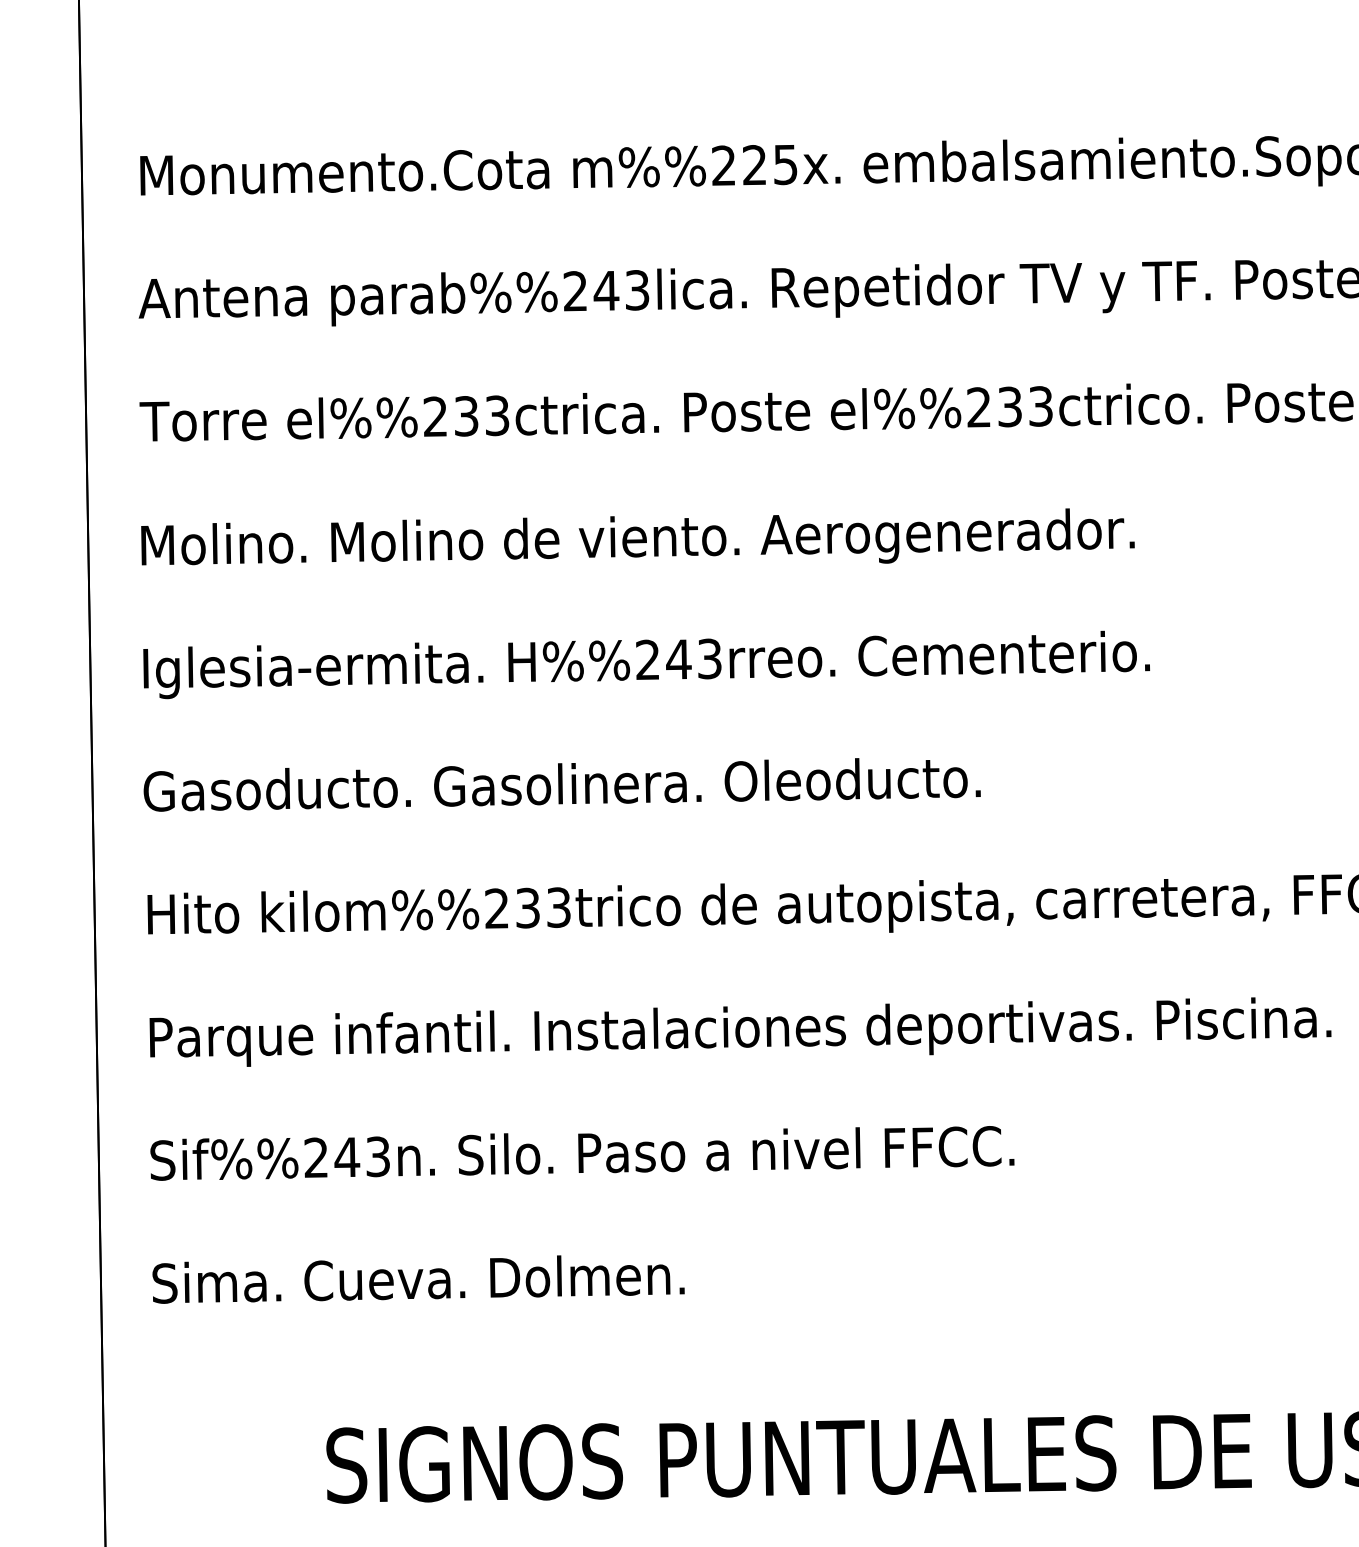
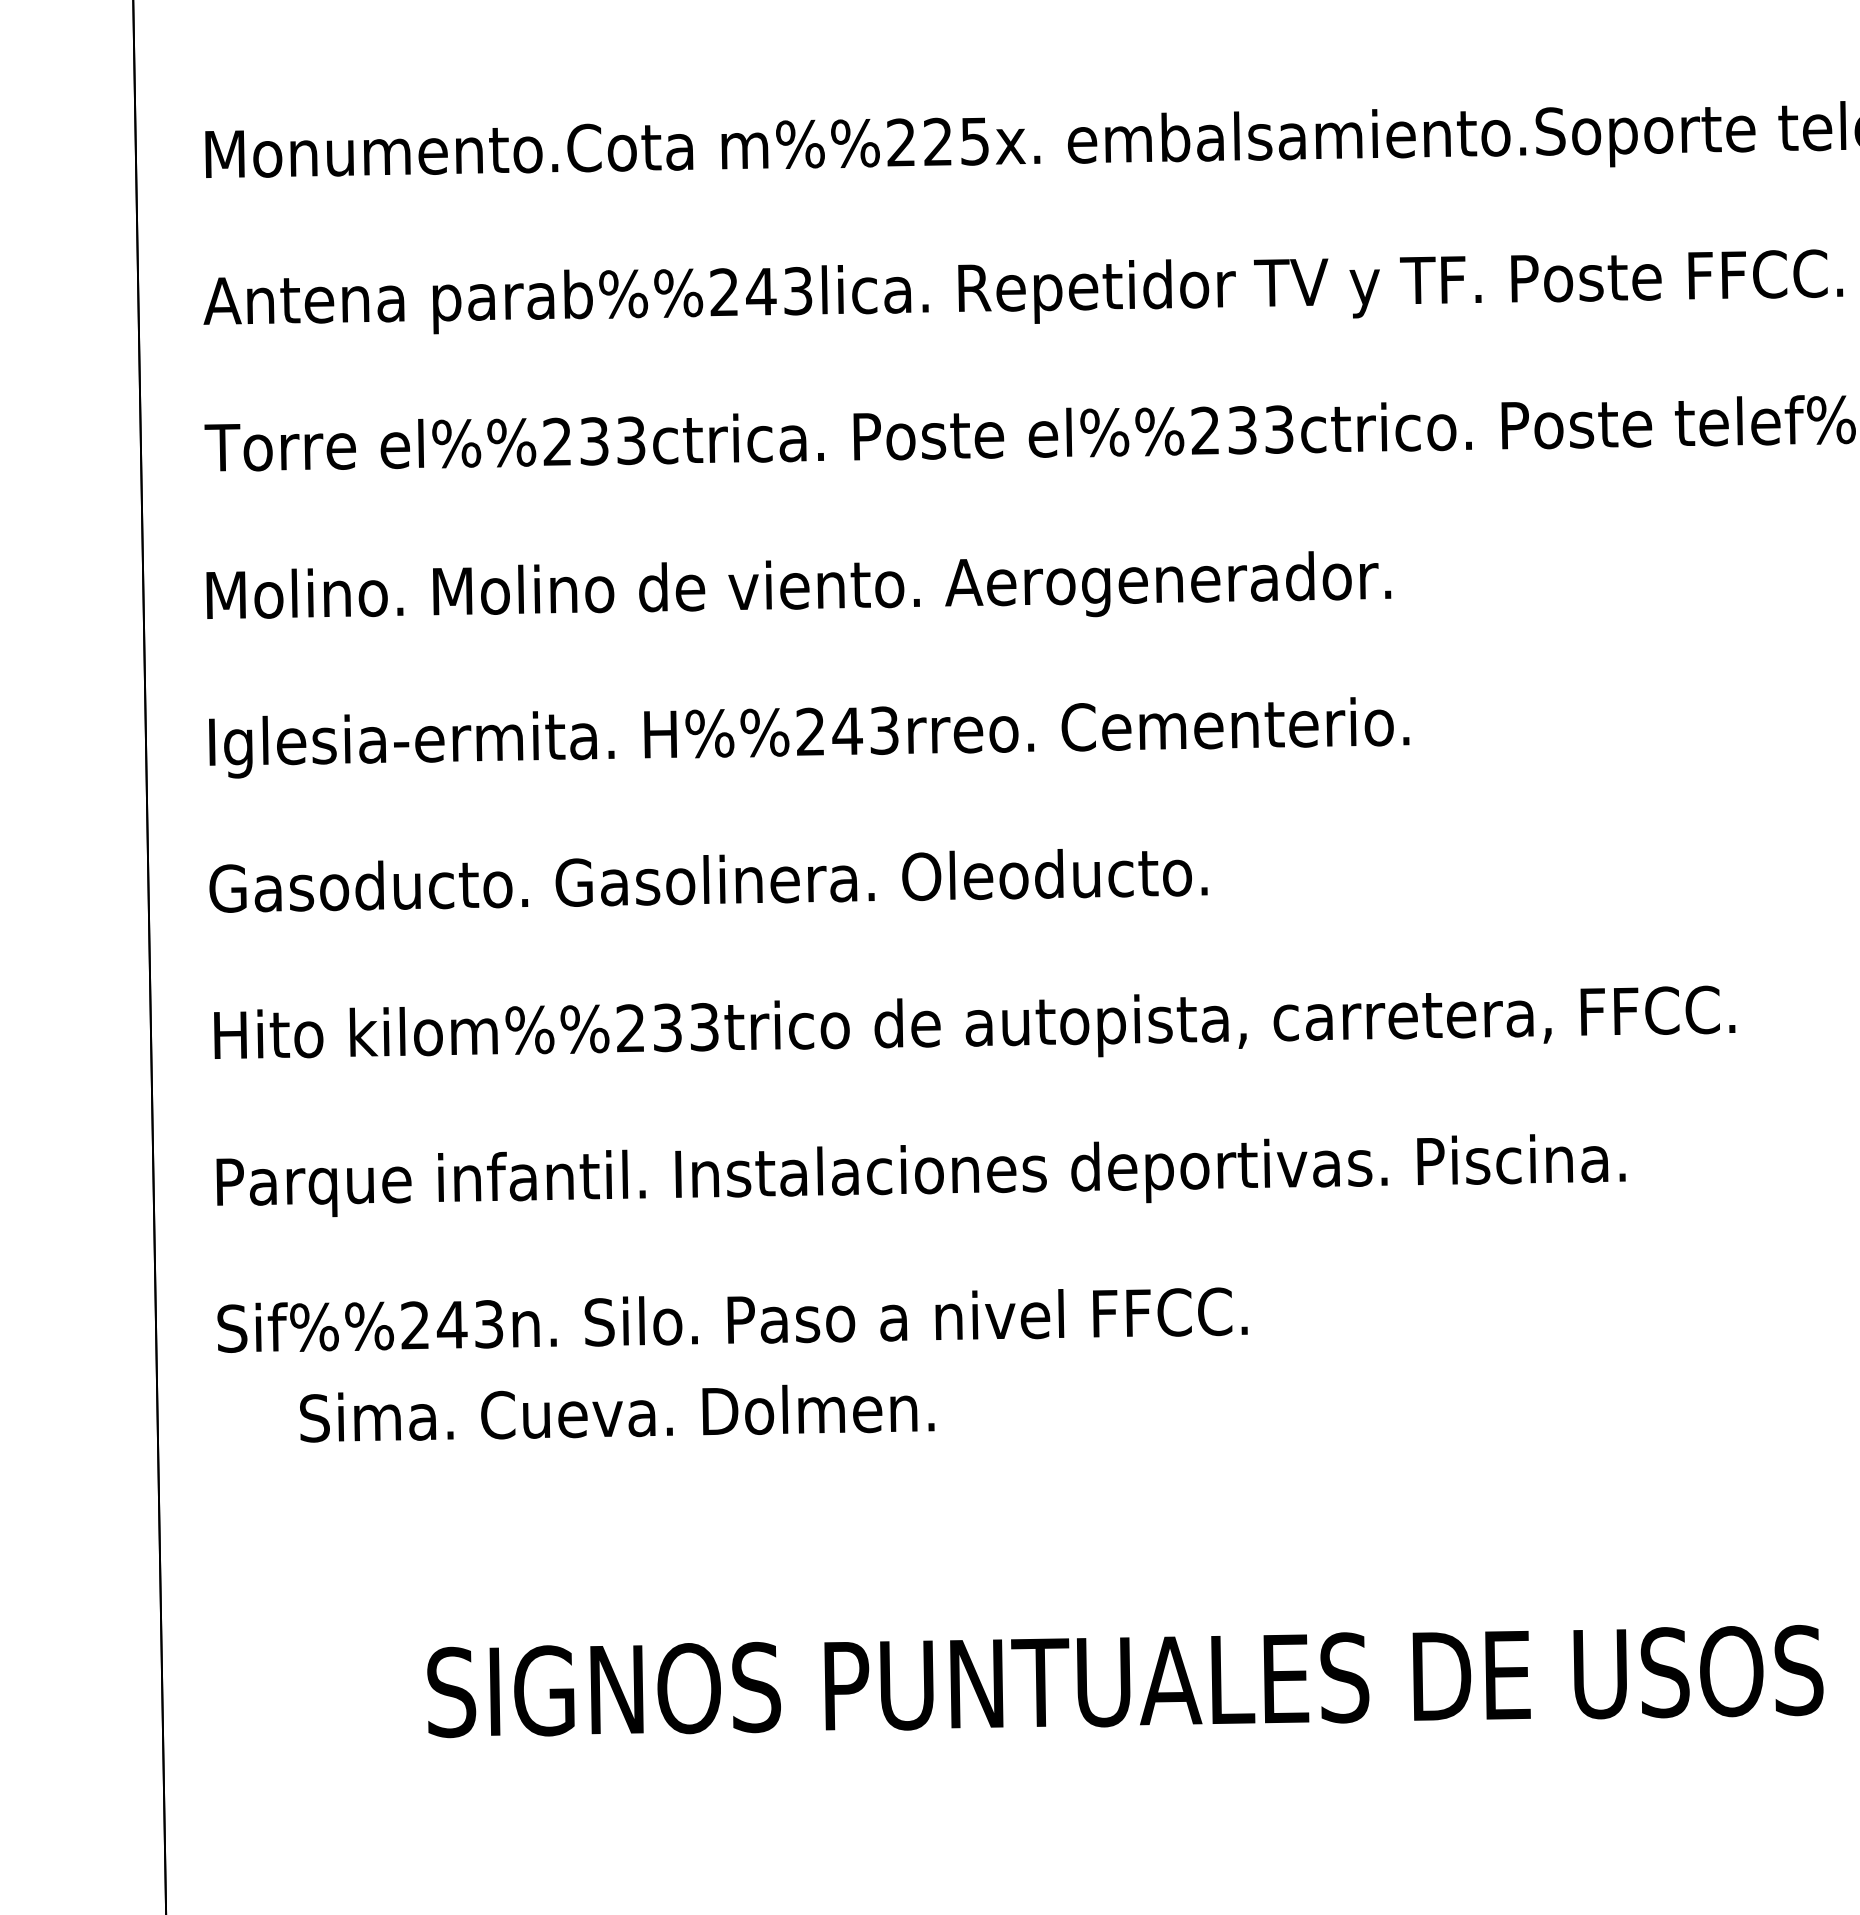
text: (418, 1279) -> (617, 1413), moved

